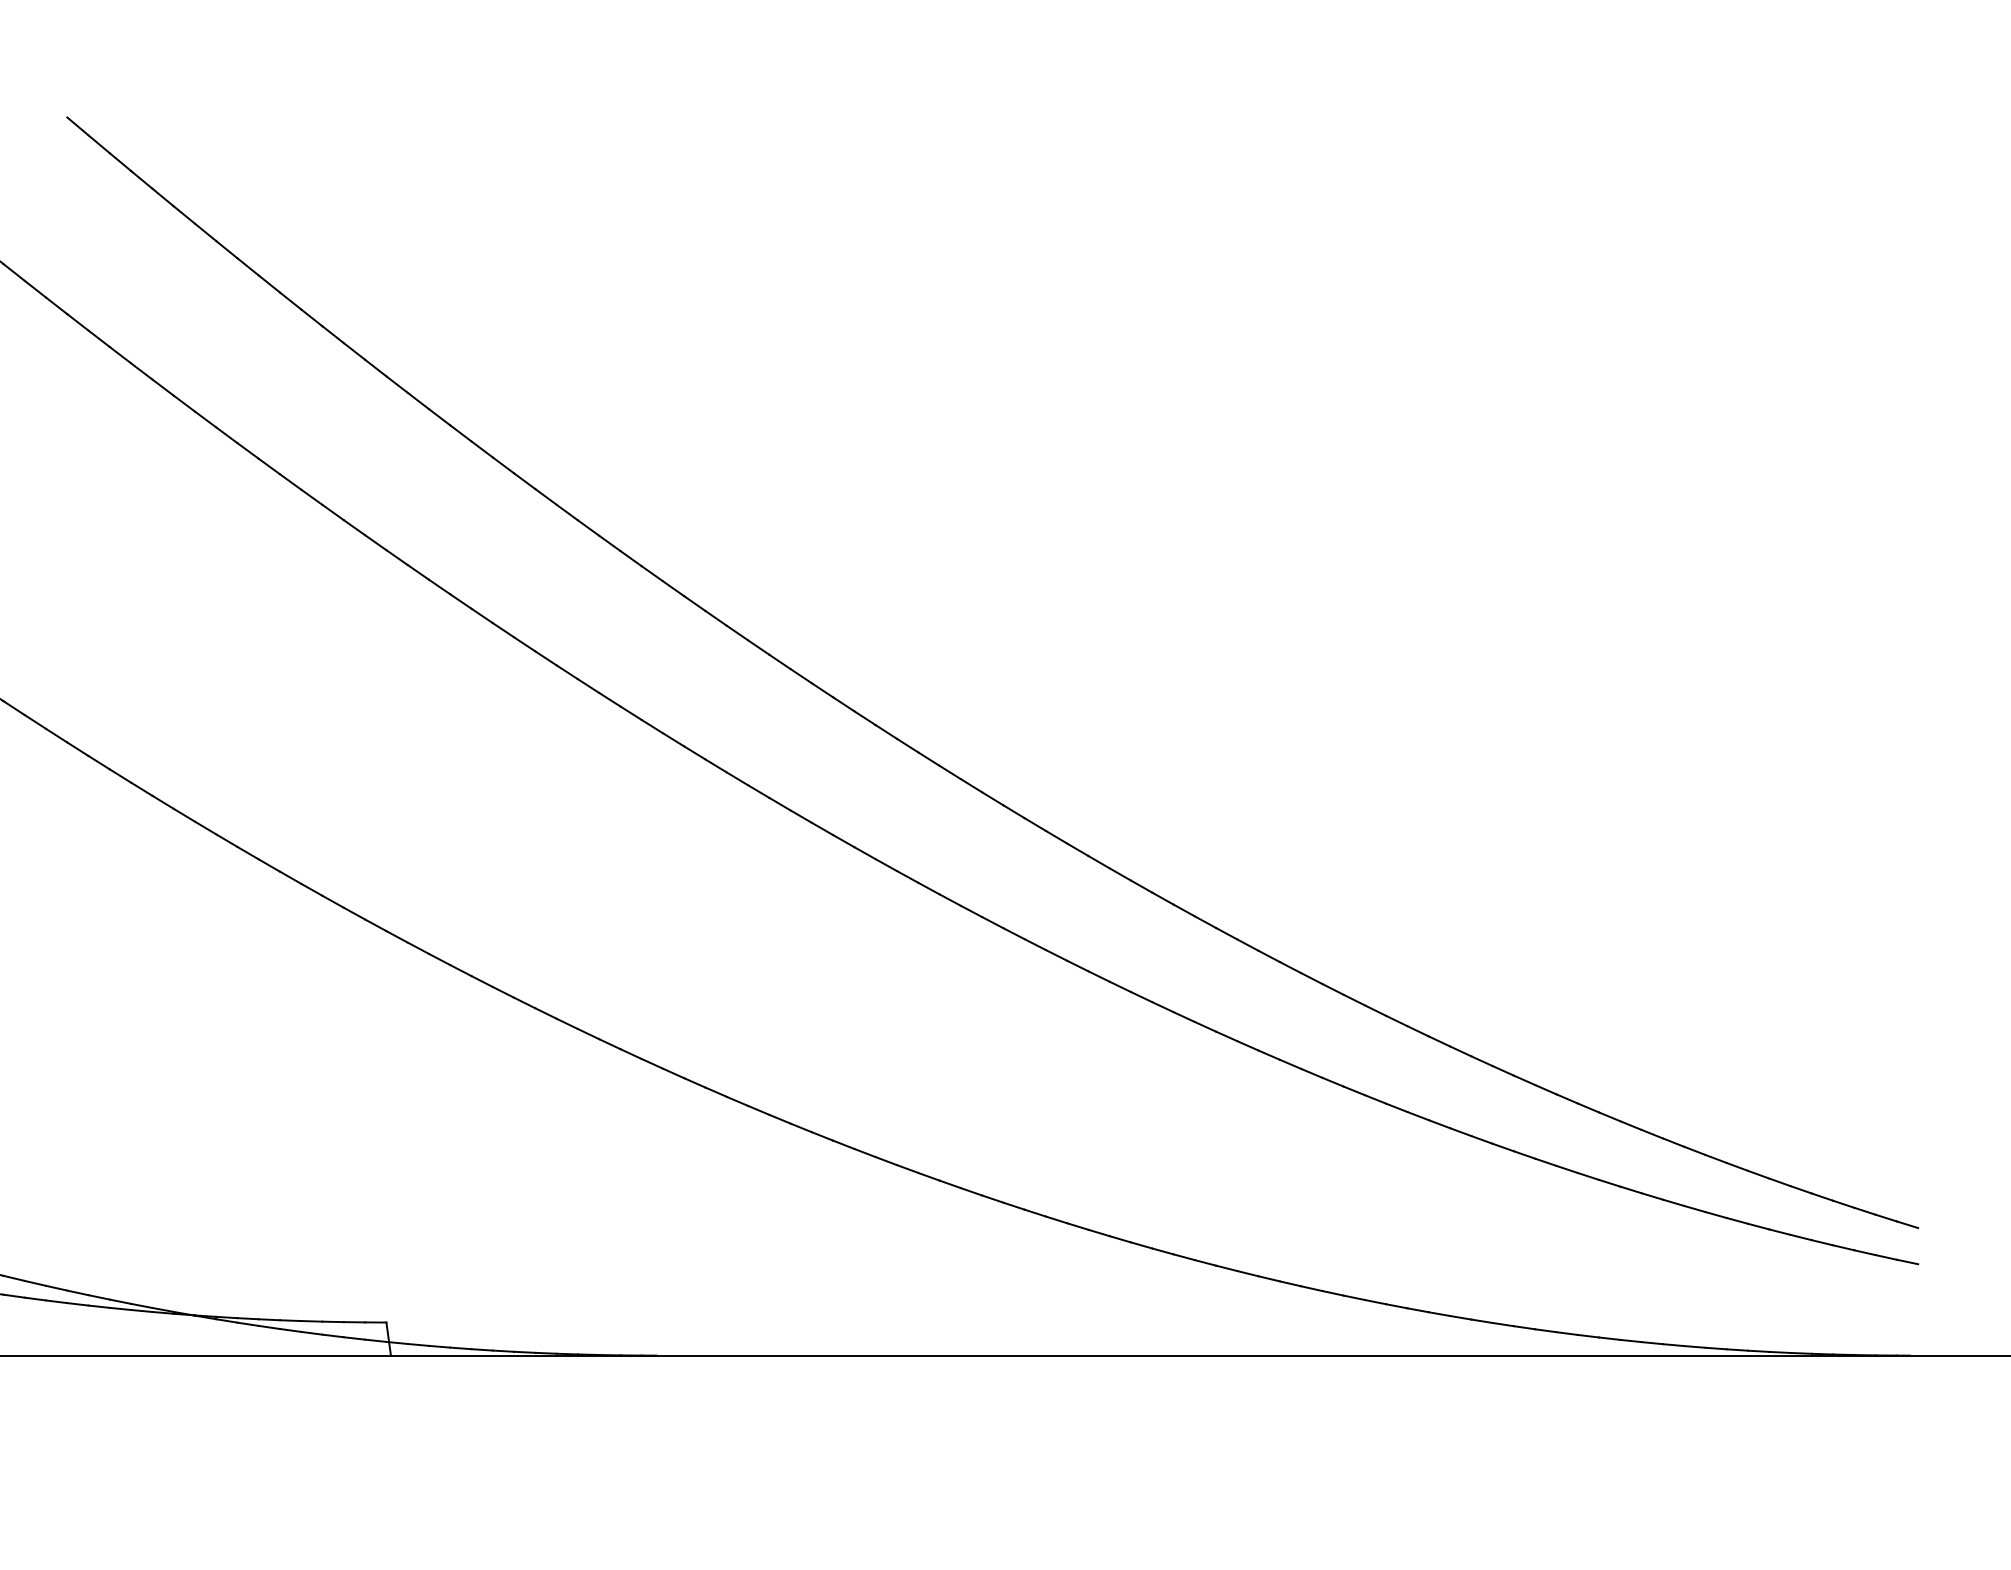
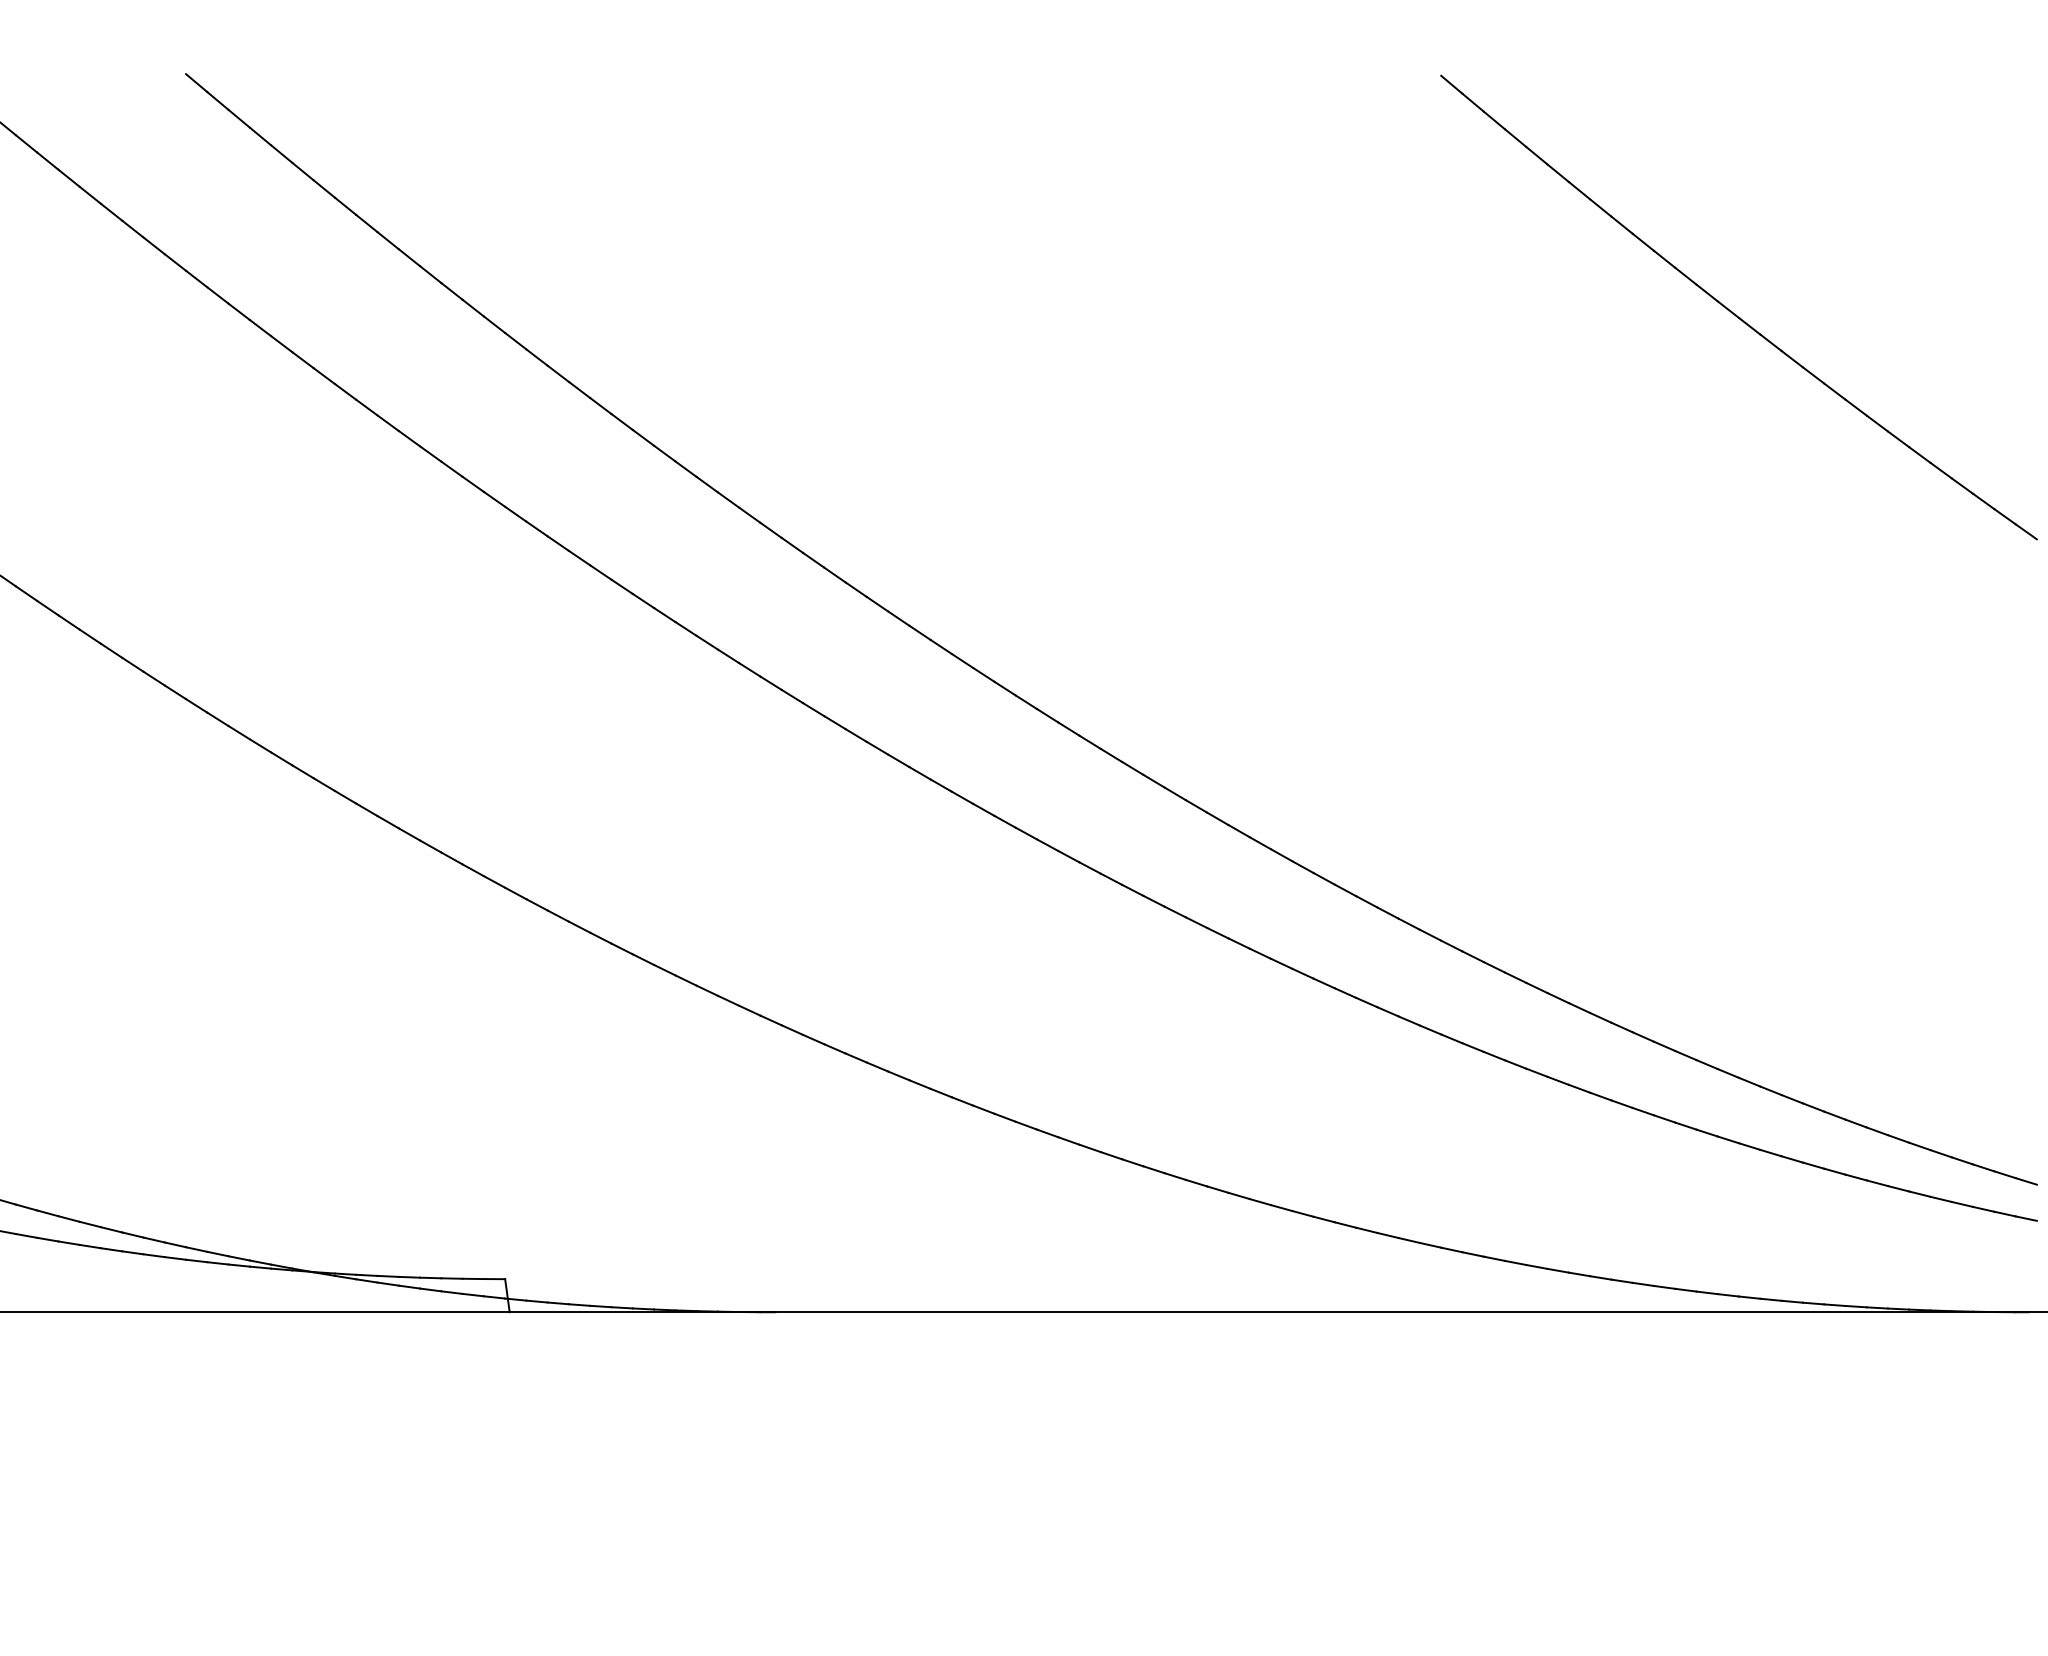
part: (1614, 355) -> (1733, 312), added

